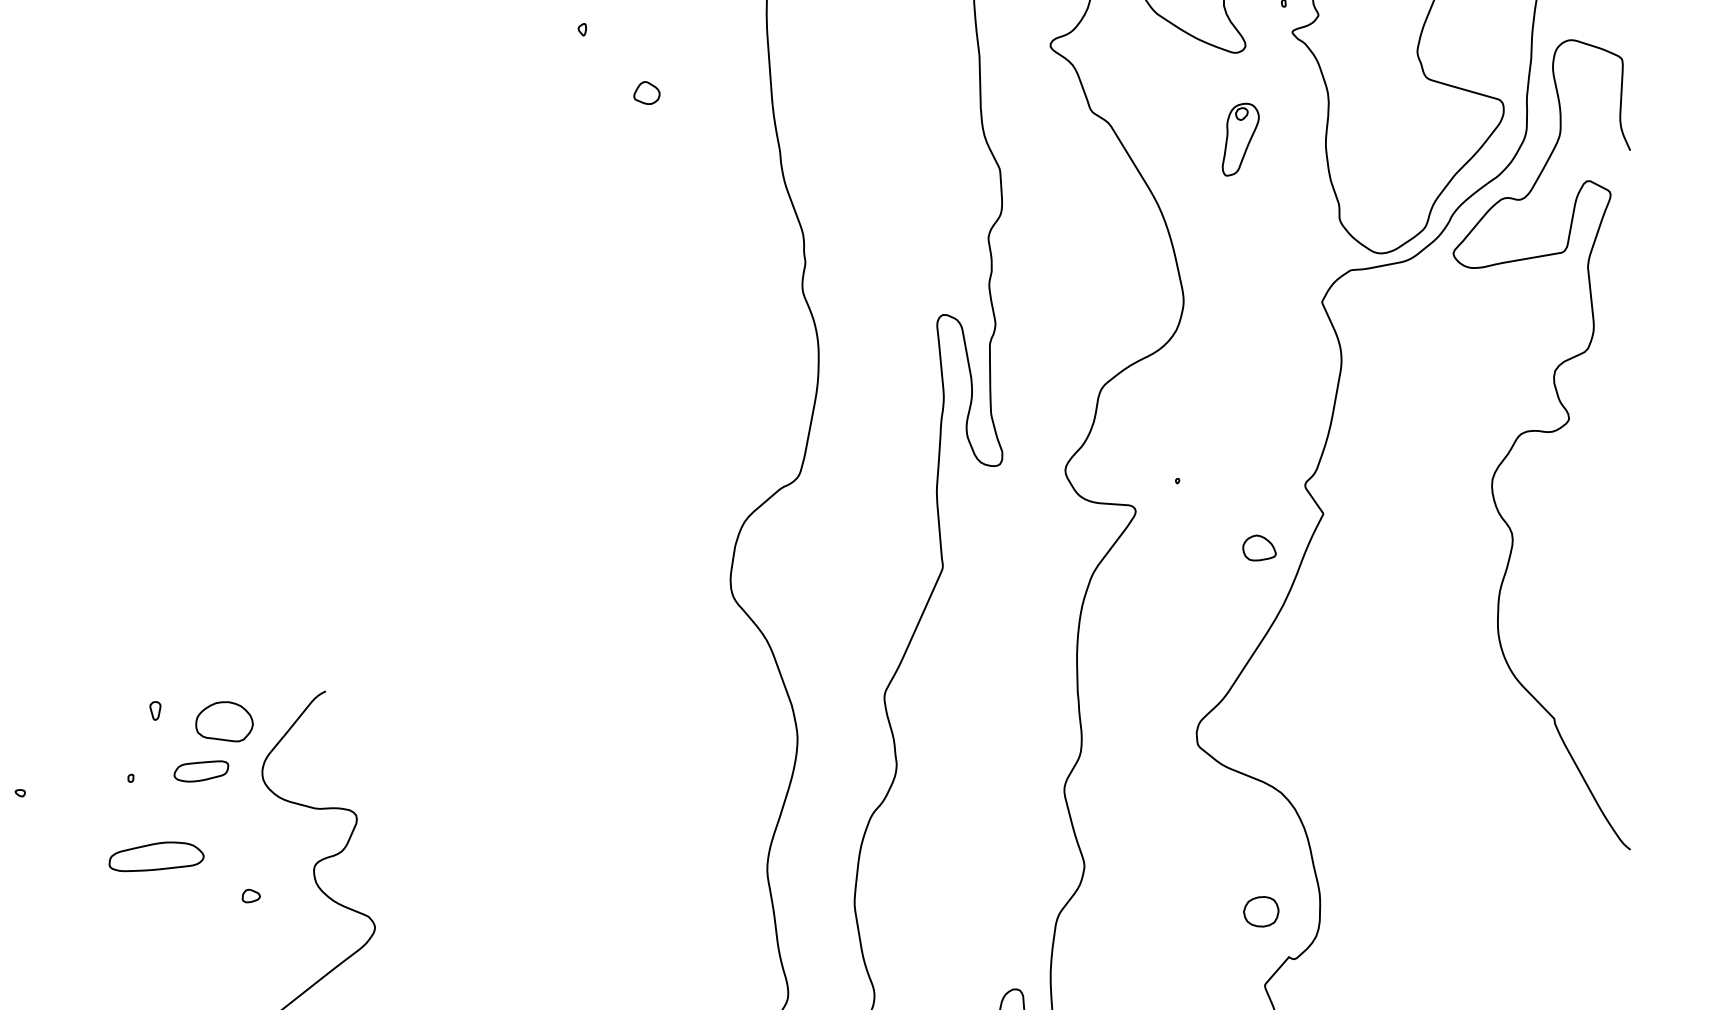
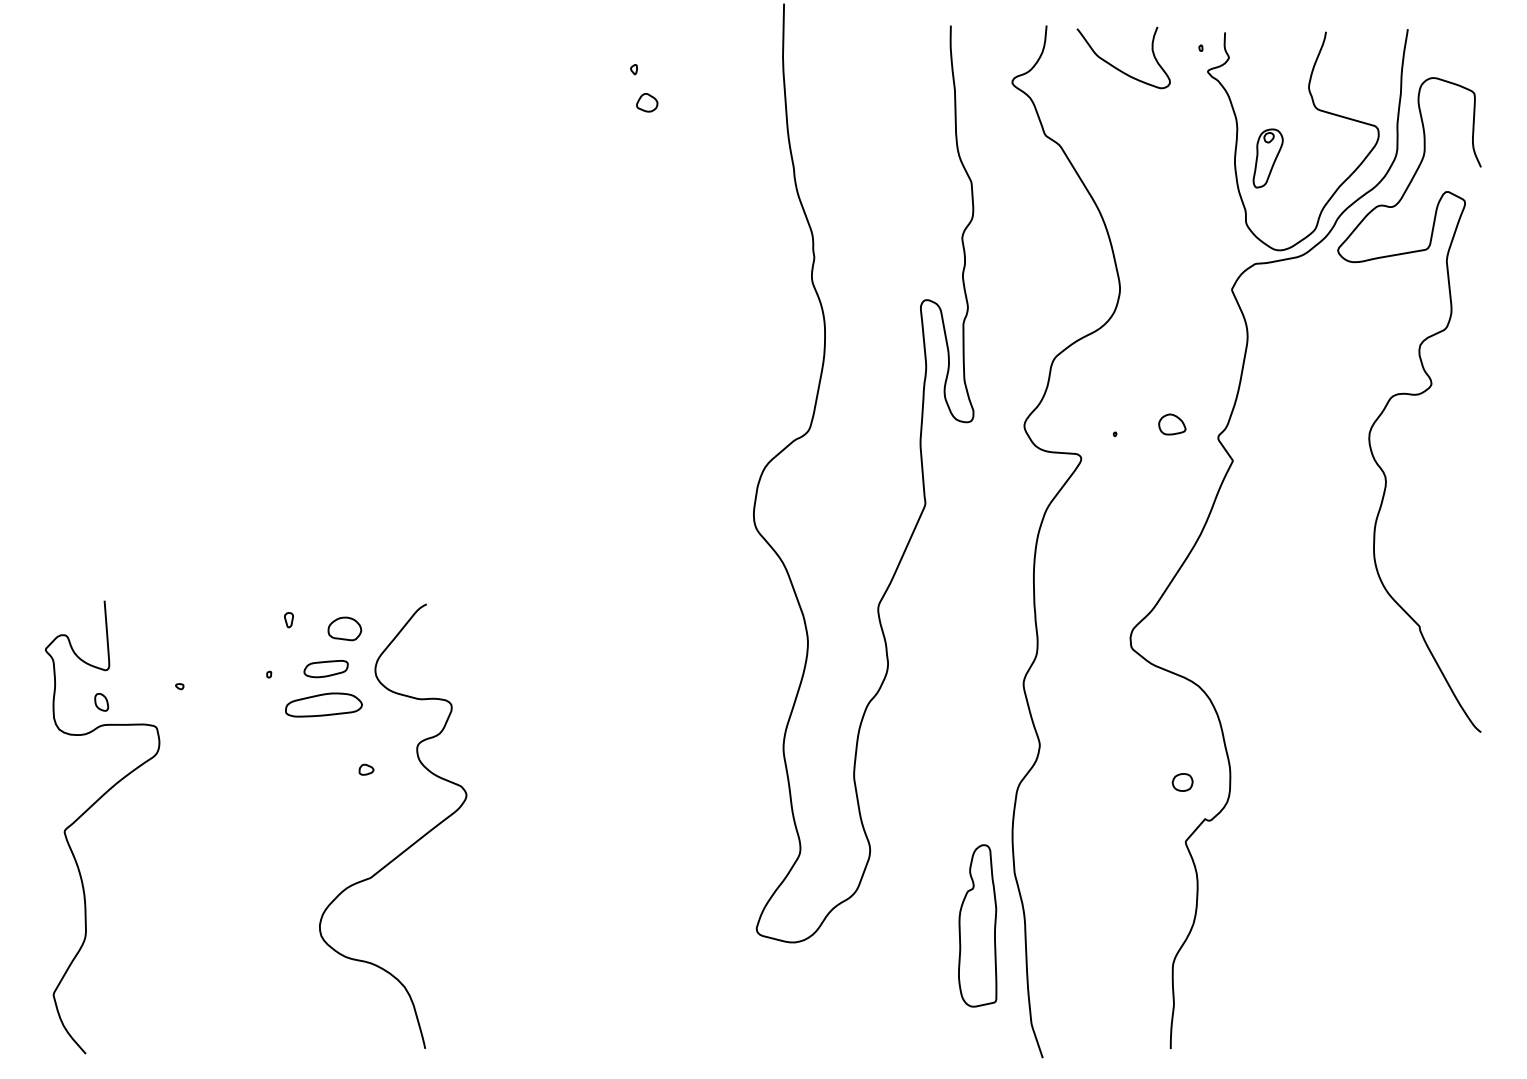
part: (647, 92) -> (647, 102), moved
part: (1239, 139) -> (1267, 158), moved
part: (1259, 548) -> (1172, 424), moved
part: (224, 721) -> (344, 628), size x0.71
part: (156, 856) -> (323, 704), moved
part: (1260, 911) -> (1182, 782), size x0.71

